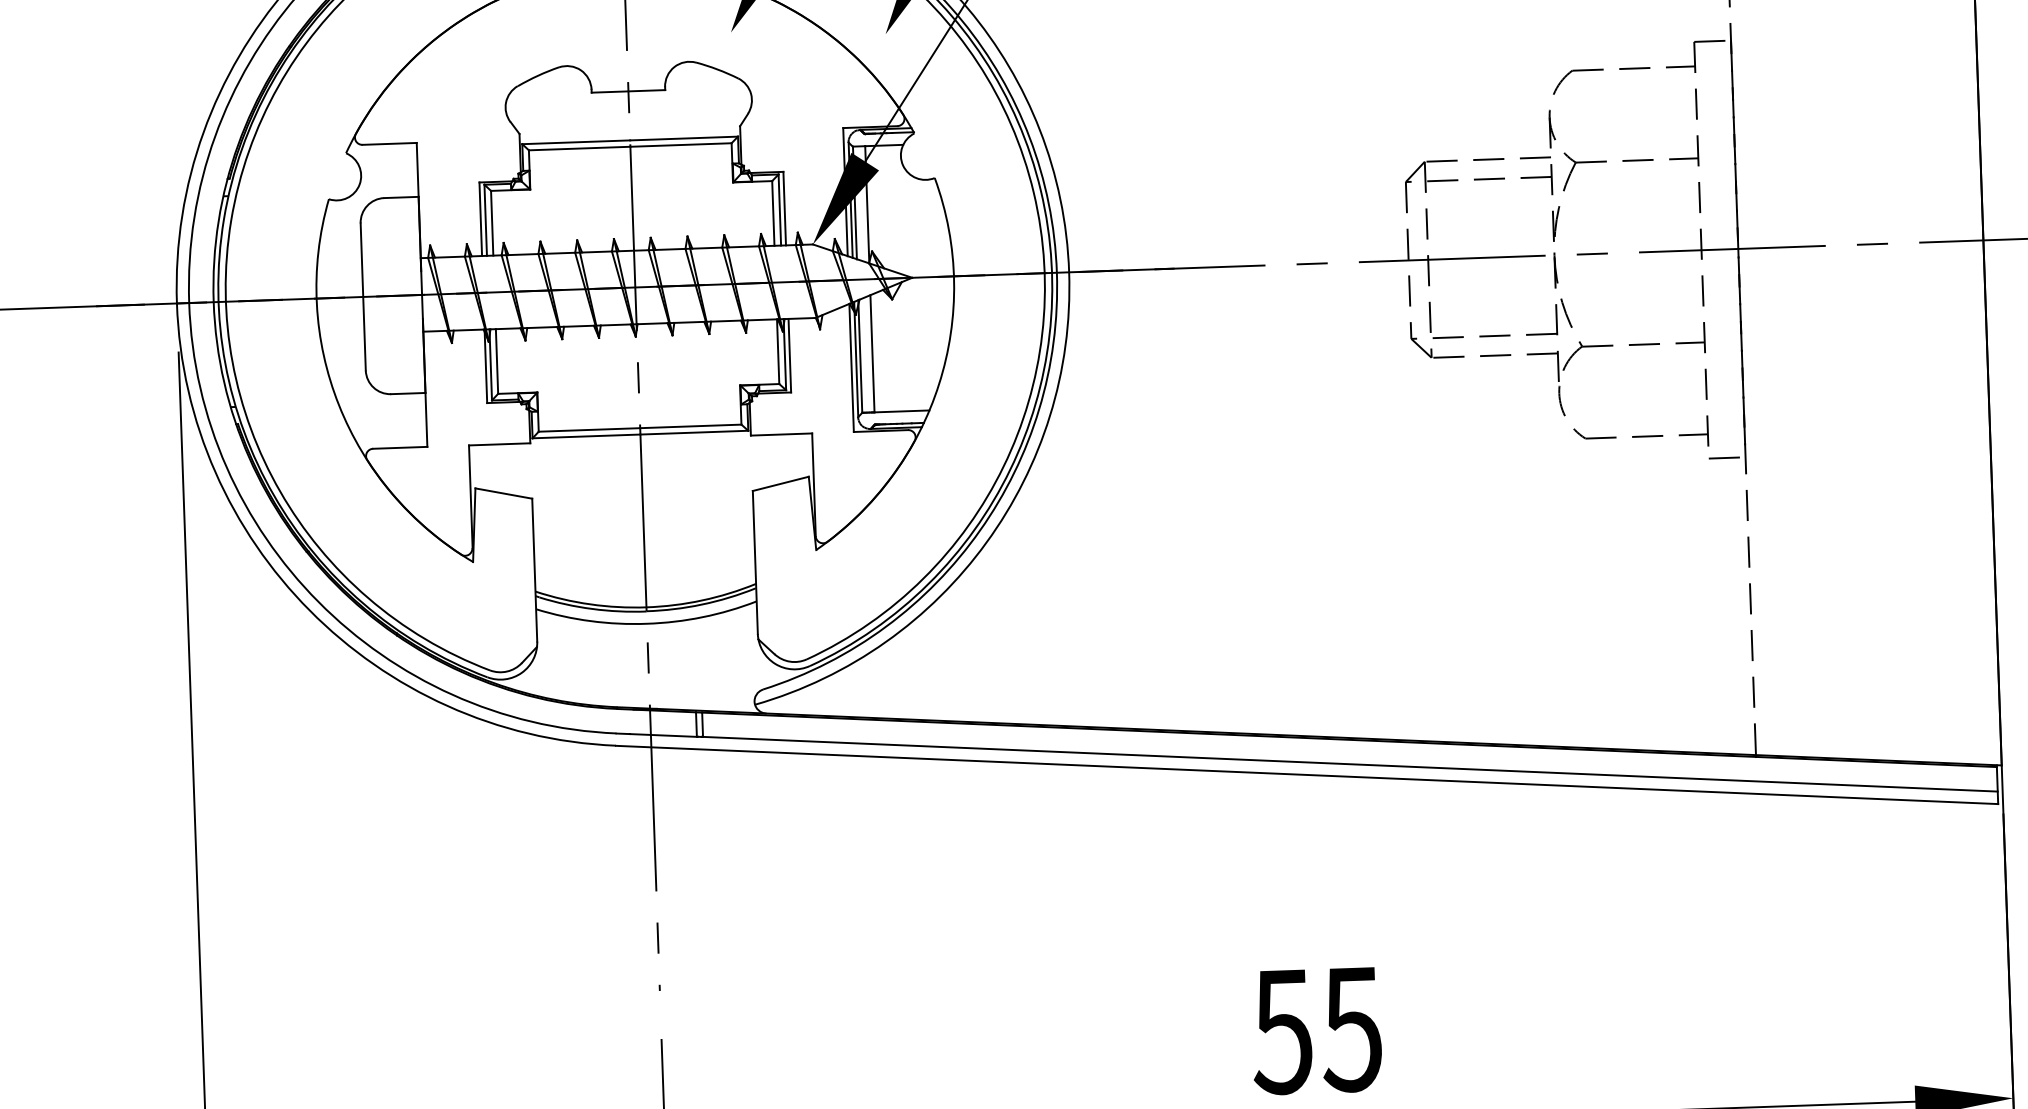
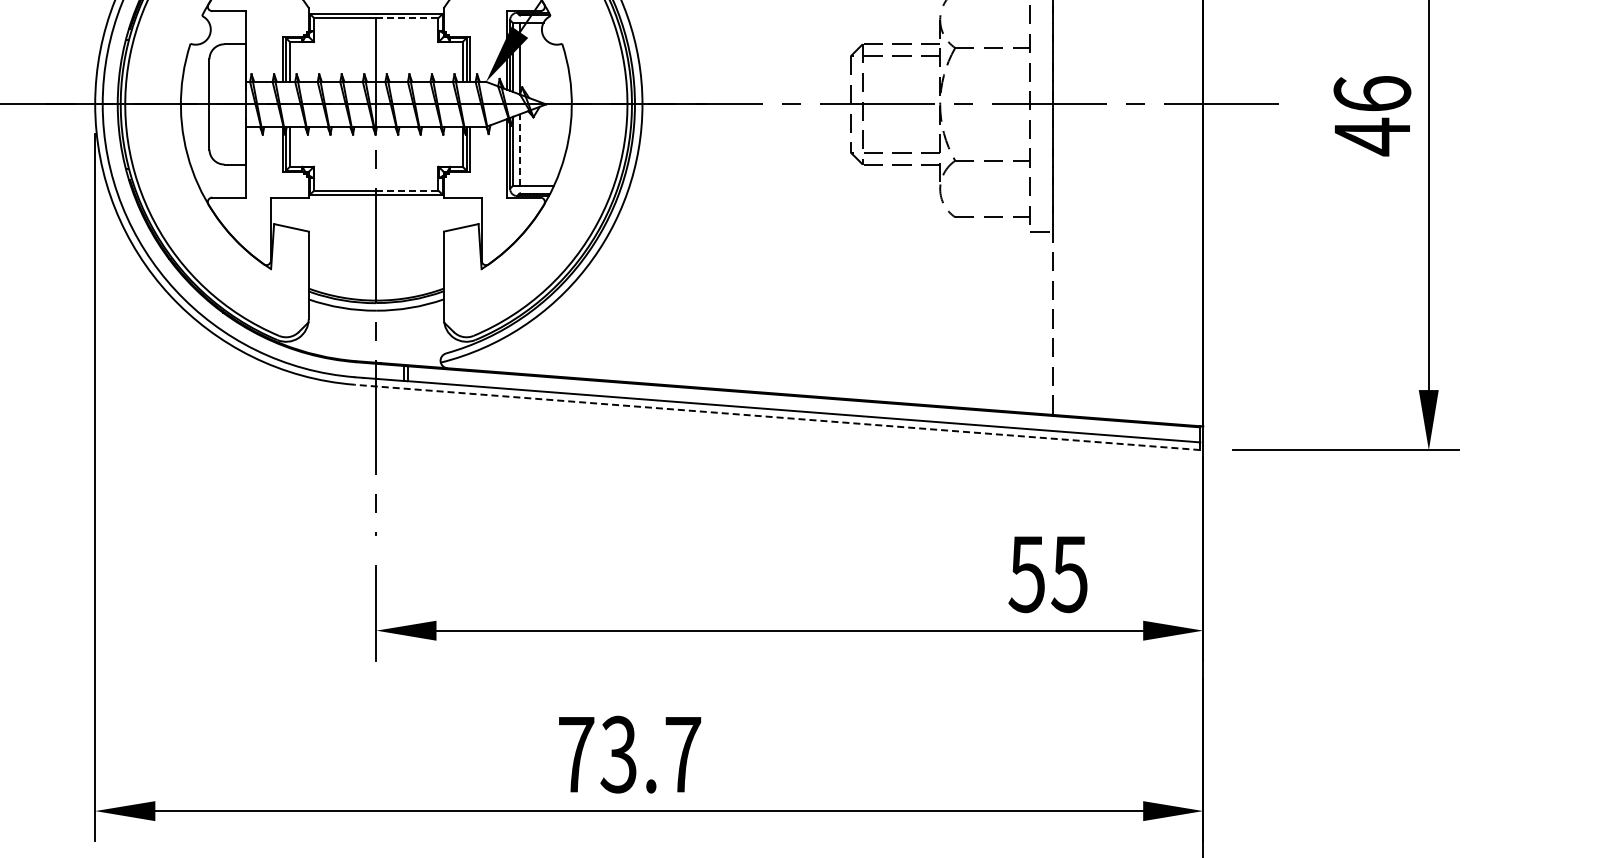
line: (679, 145) -> (406, 18), solid -> dashed
line: (872, 354) -> (520, 150), solid -> dashed
line: (690, 426) -> (407, 190), solid -> dashed
line: (1307, 775) -> (777, 417), solid -> dashed
text: (1315, 1030) -> (1047, 574), moved

